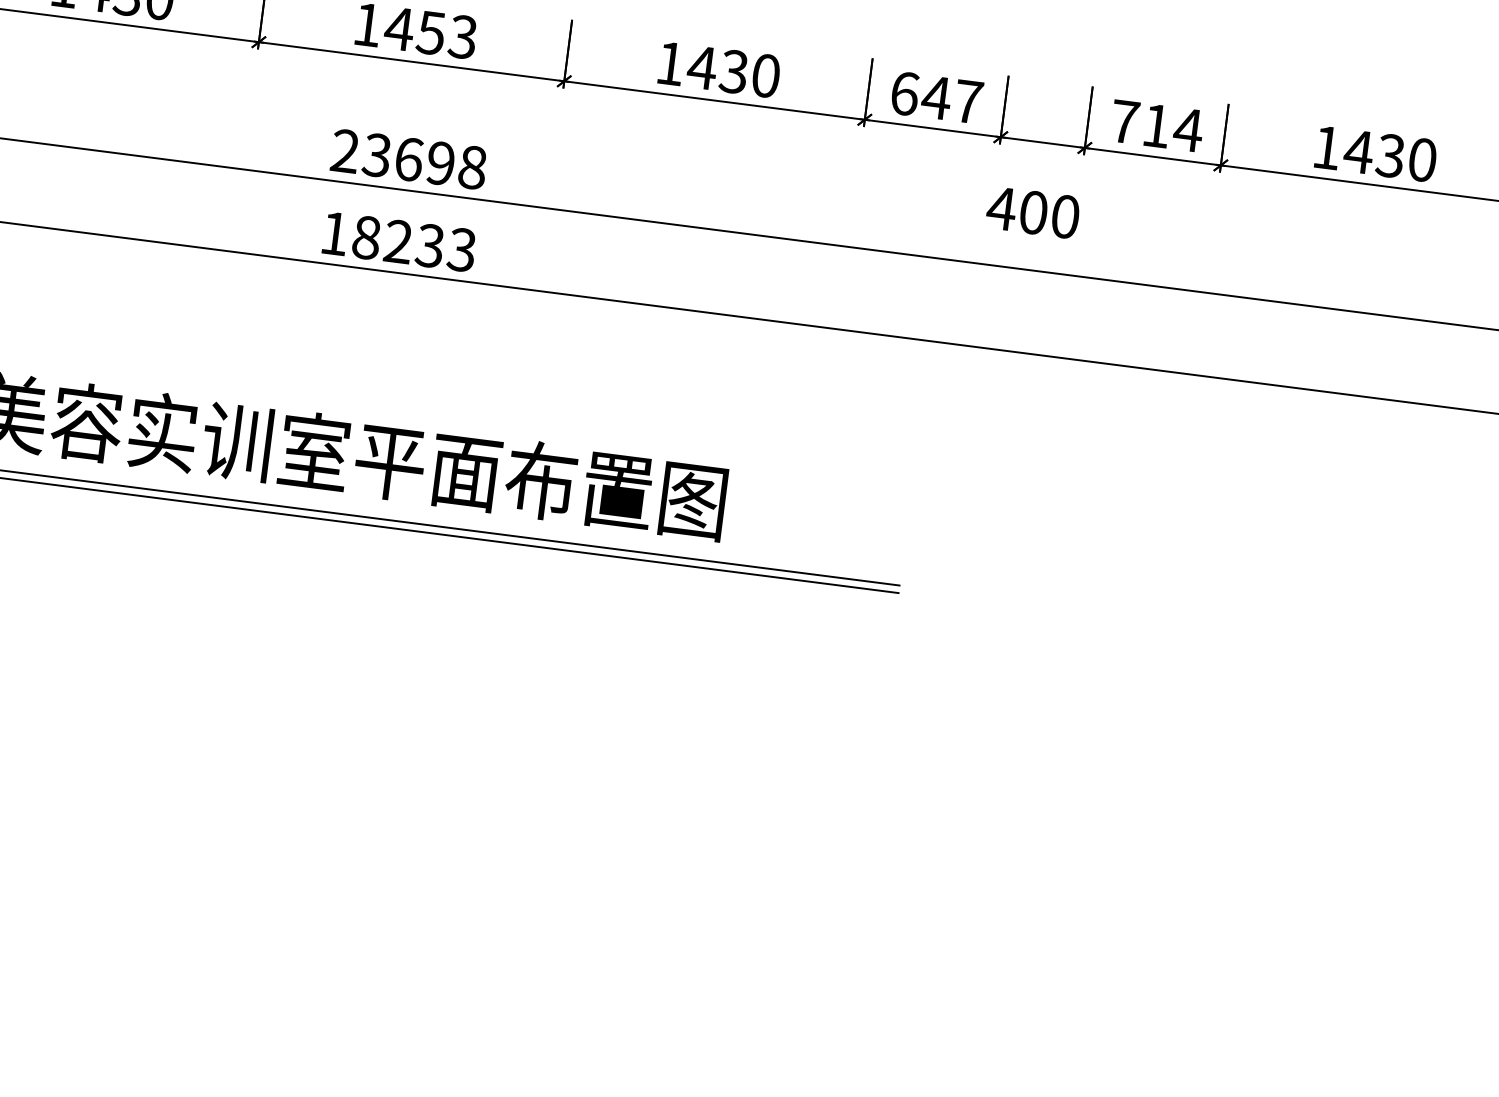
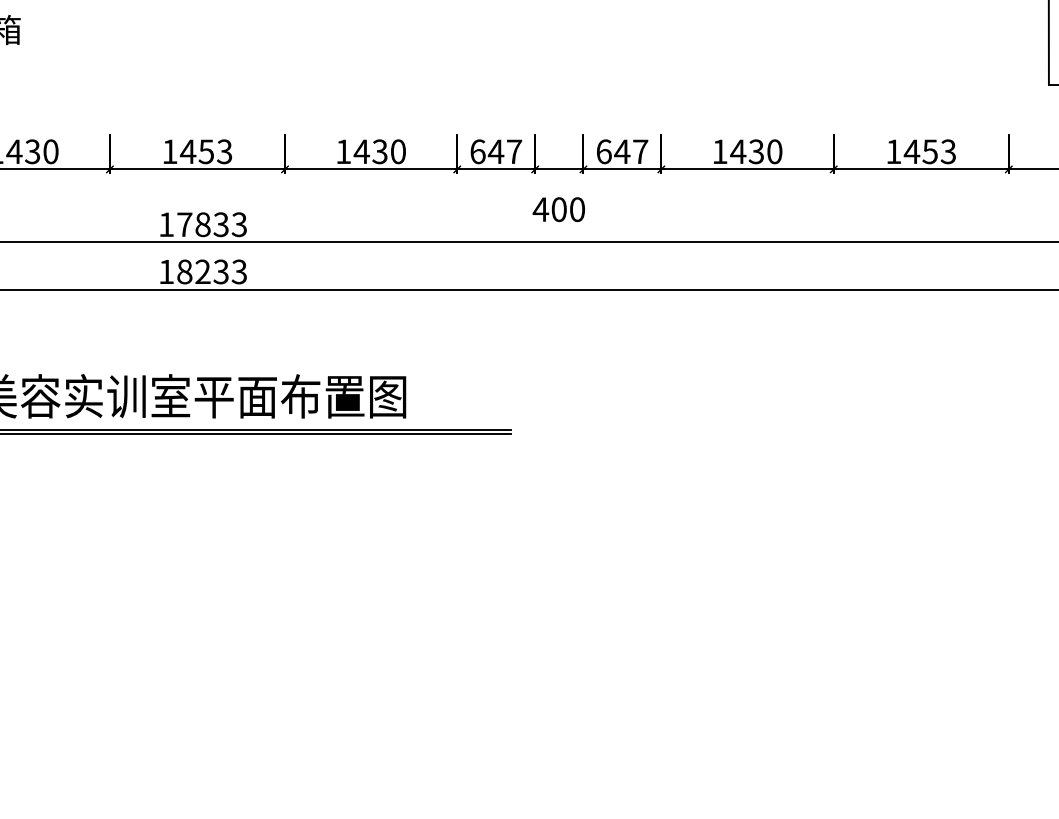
text: (1157, 125) -> (622, 151), 714 -> 647
text: (409, 159) -> (203, 224), 23698 -> 17833

